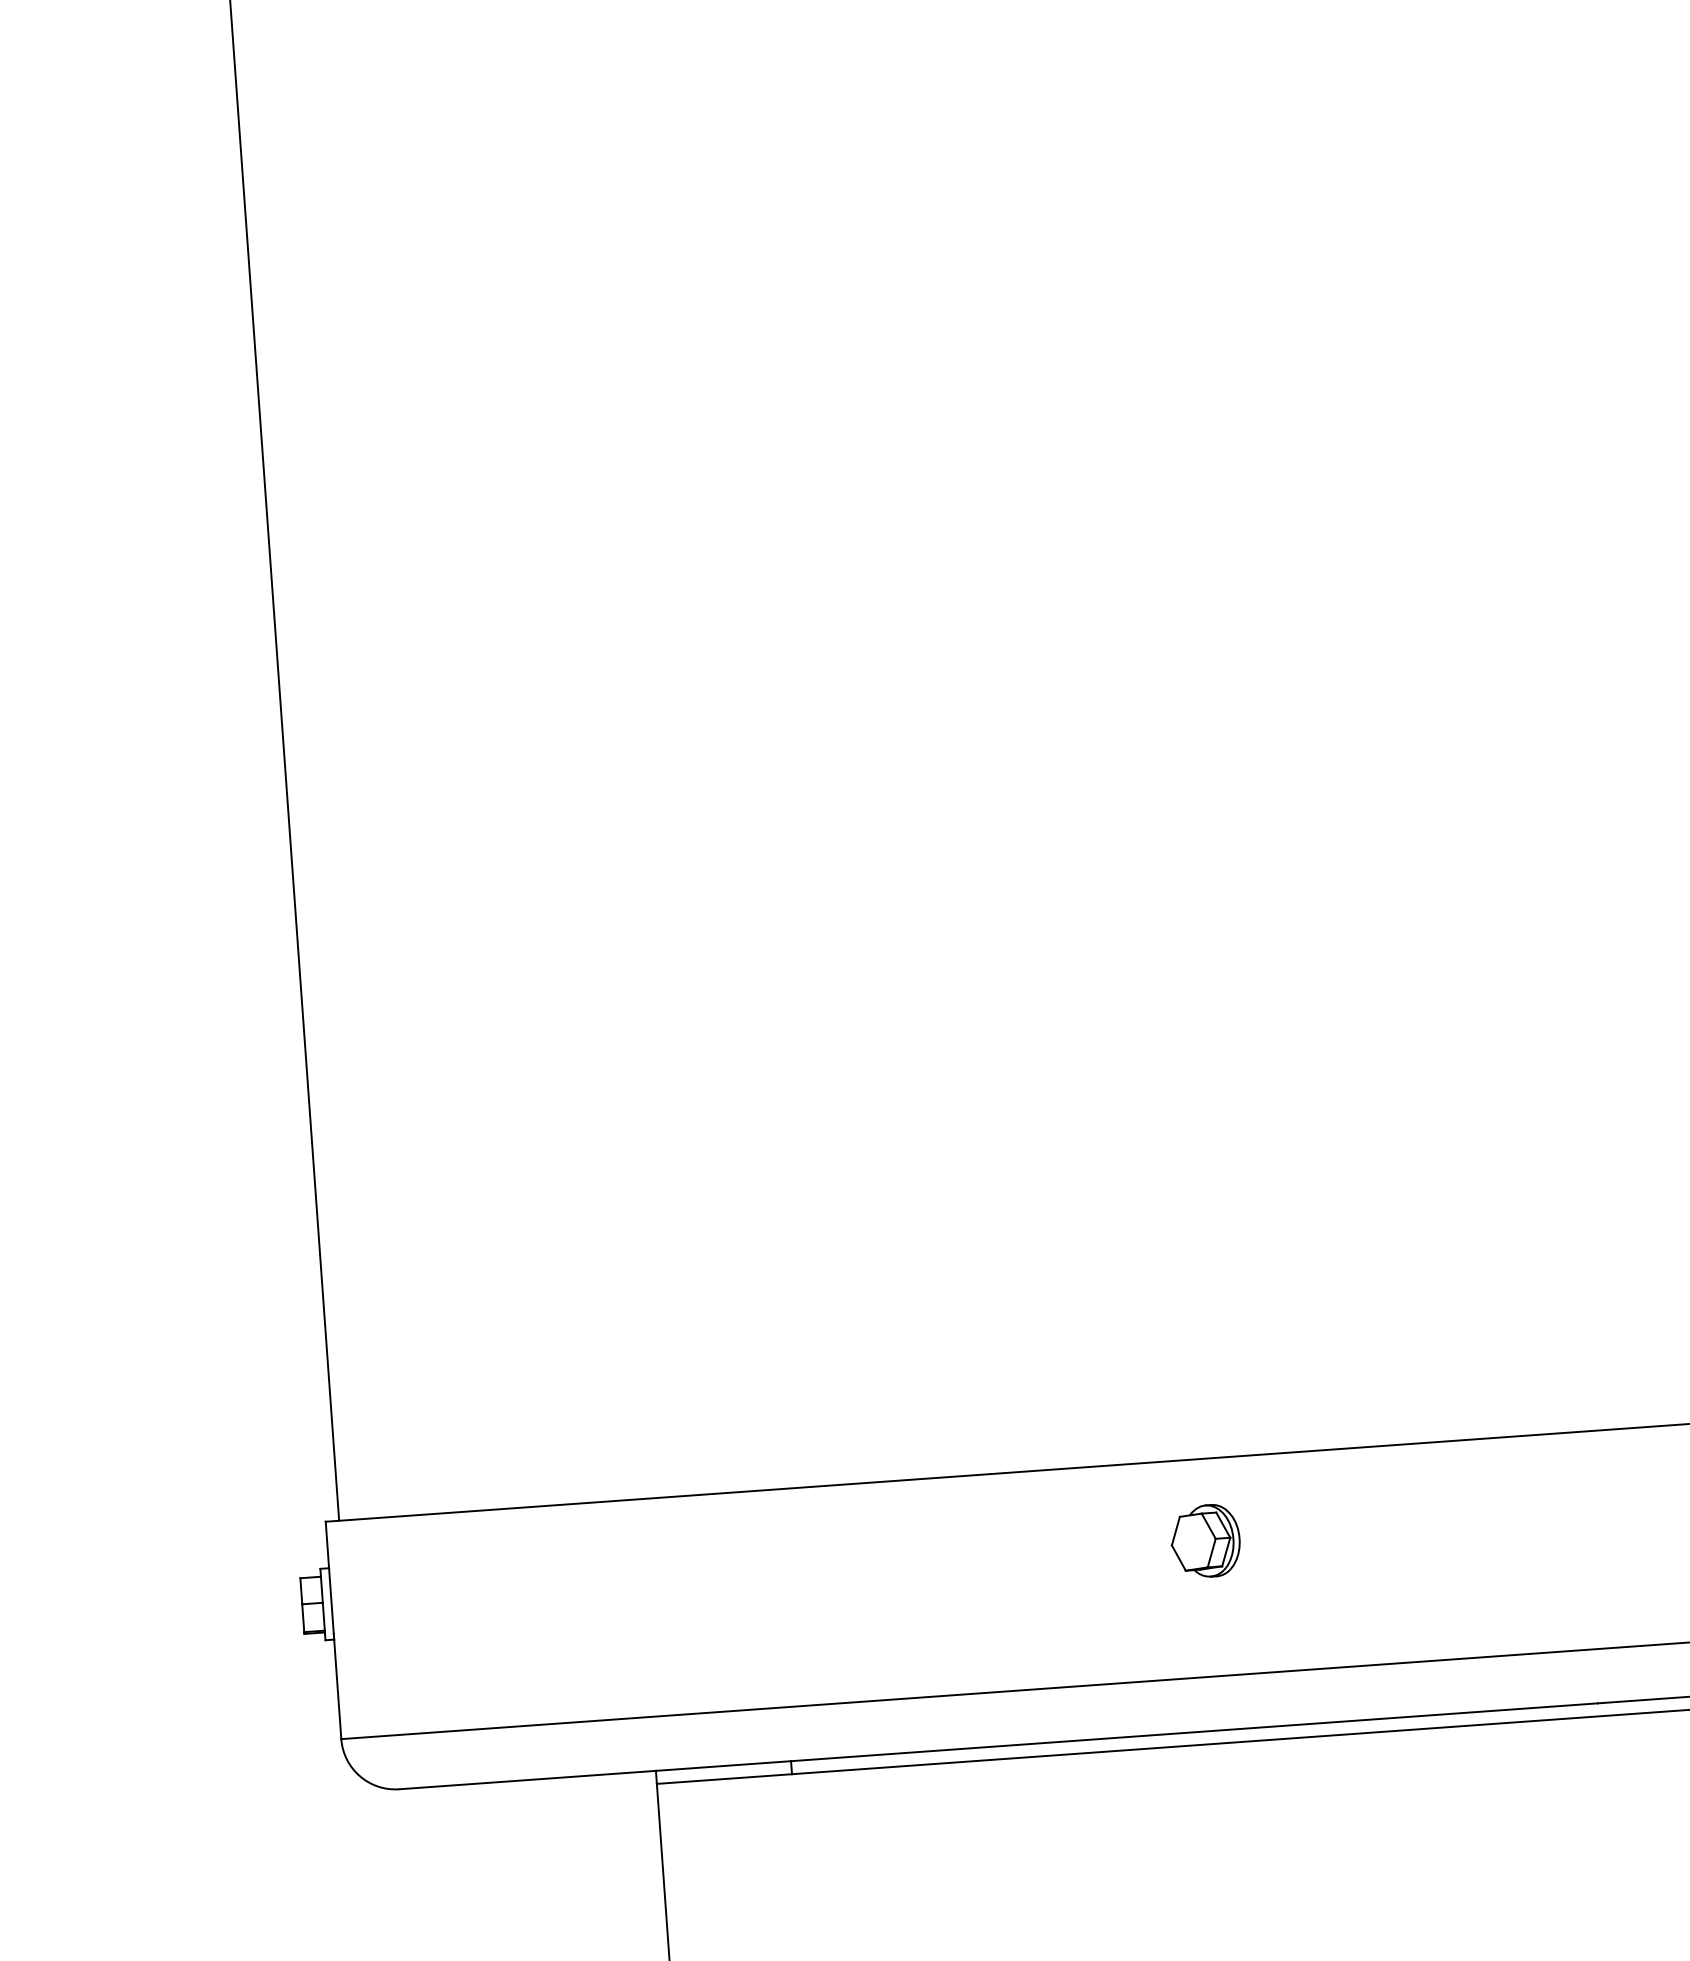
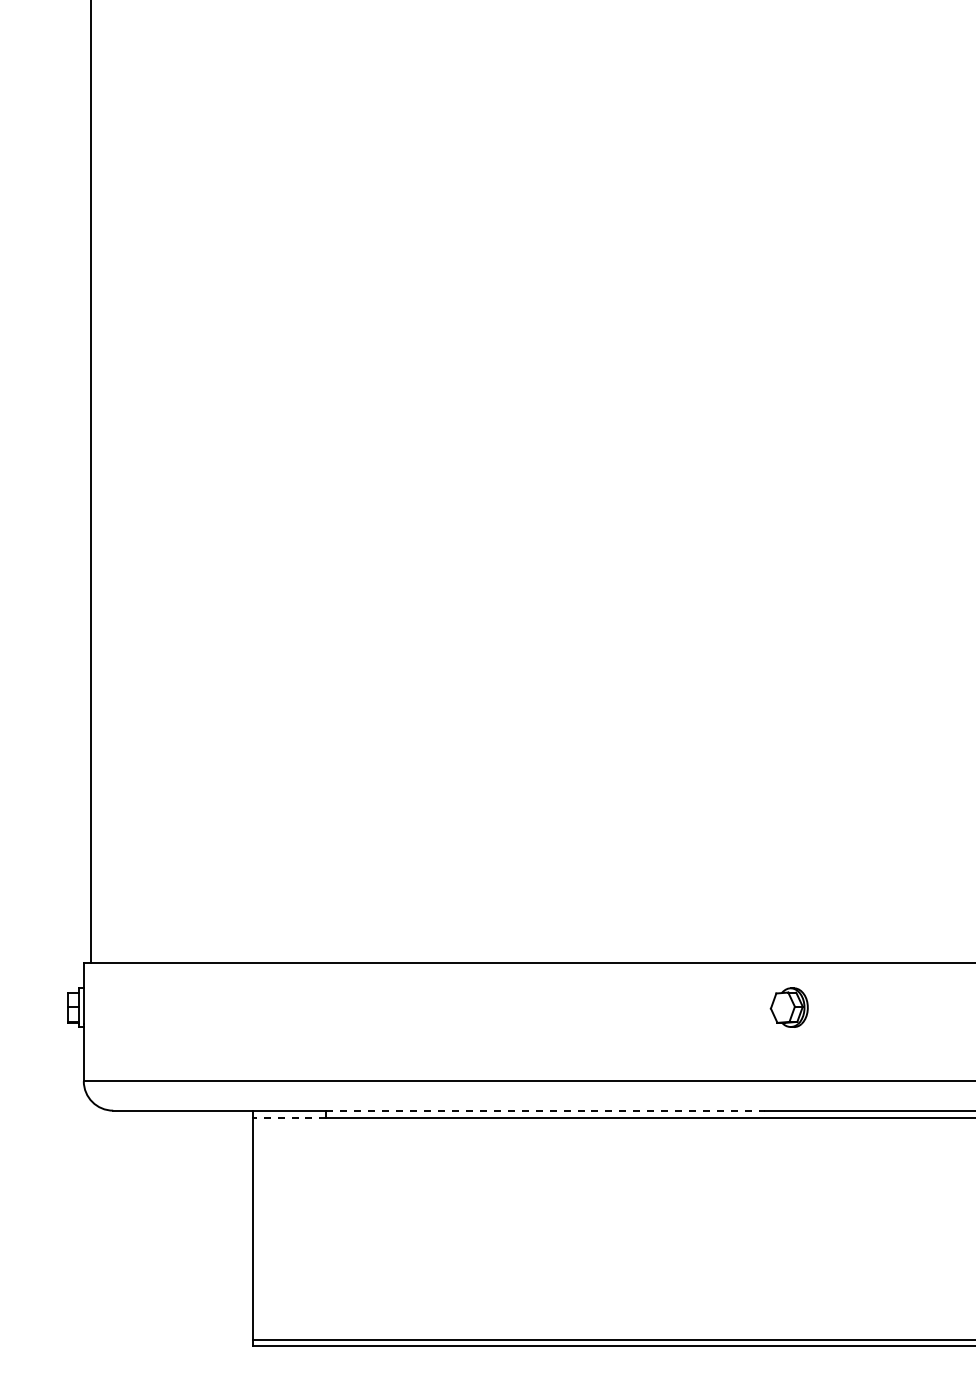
part: (1204, 1541) -> (788, 1007), moved
line: (1195, 1731) -> (546, 1110), solid -> dashed
line: (724, 1778) -> (289, 1117), solid -> dashed

